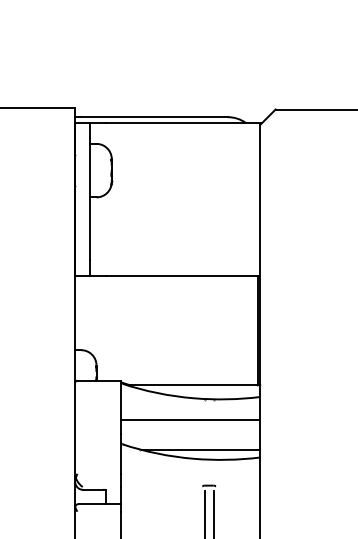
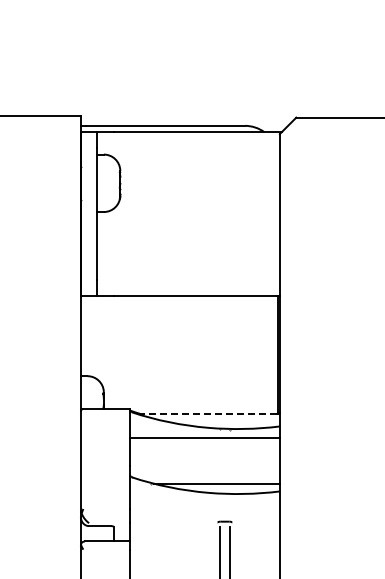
line: (192, 384) -> (206, 413), solid -> dashed
line: (190, 419) -> (204, 437), moved

